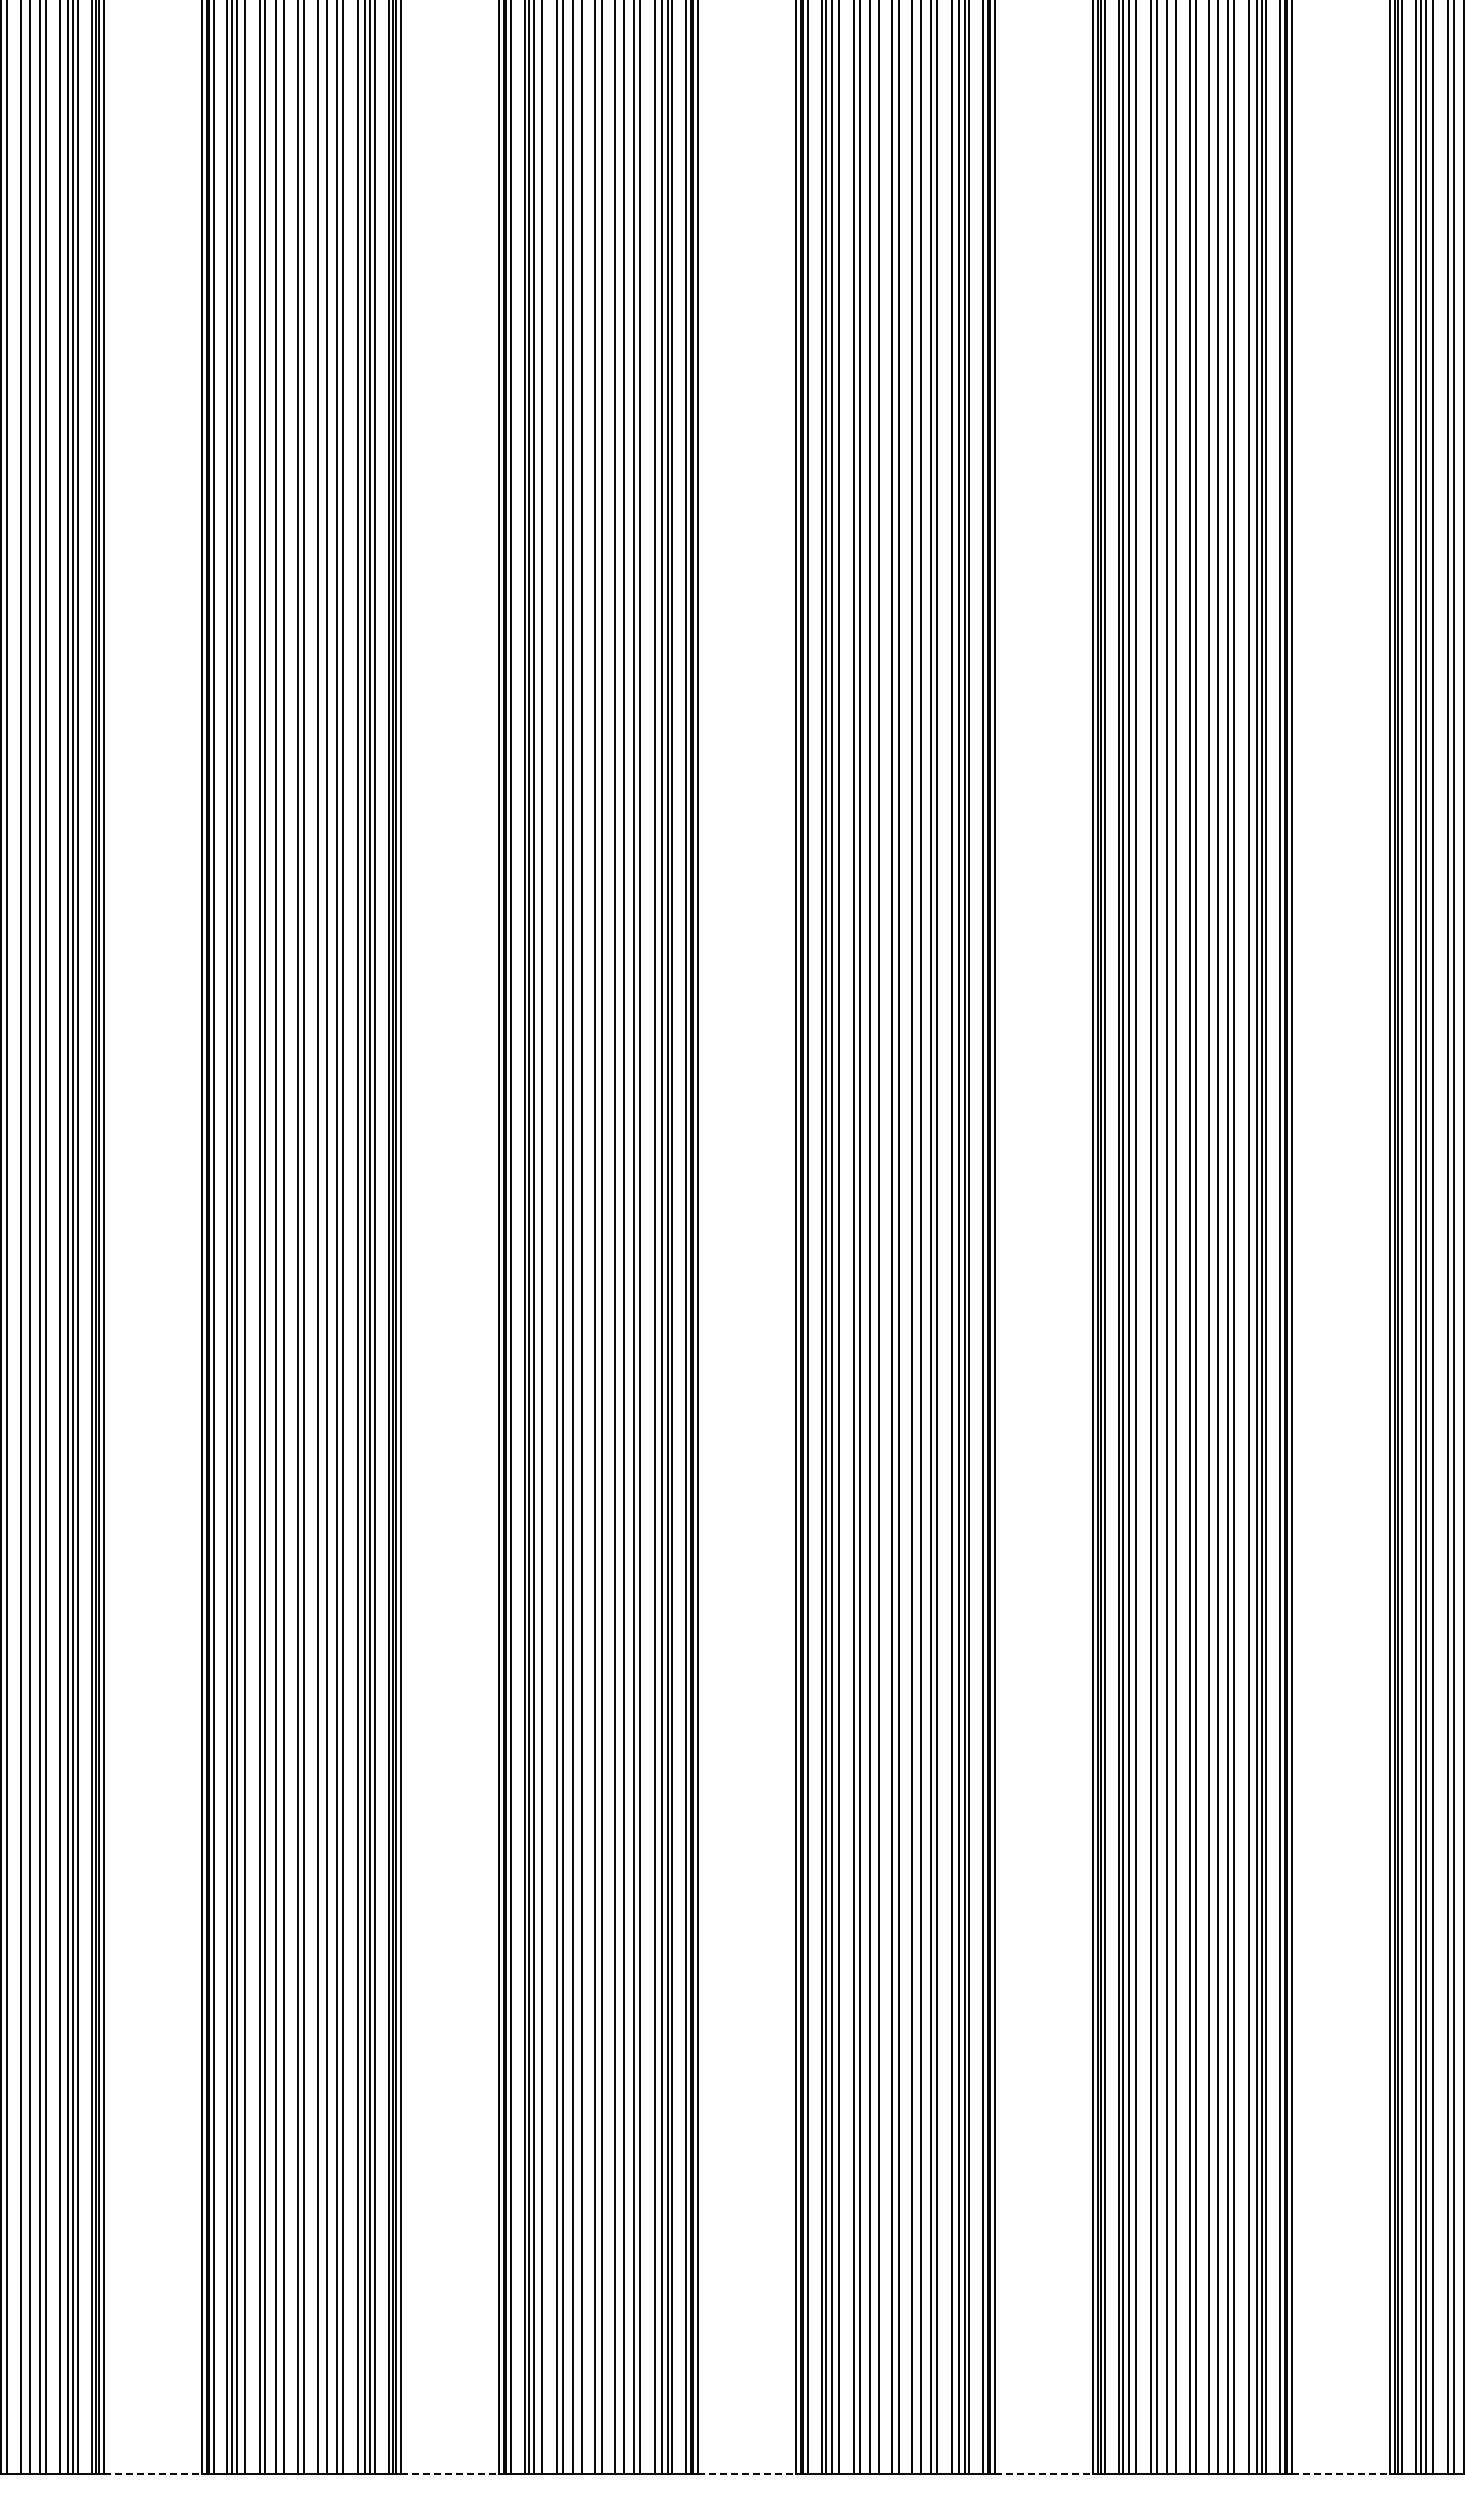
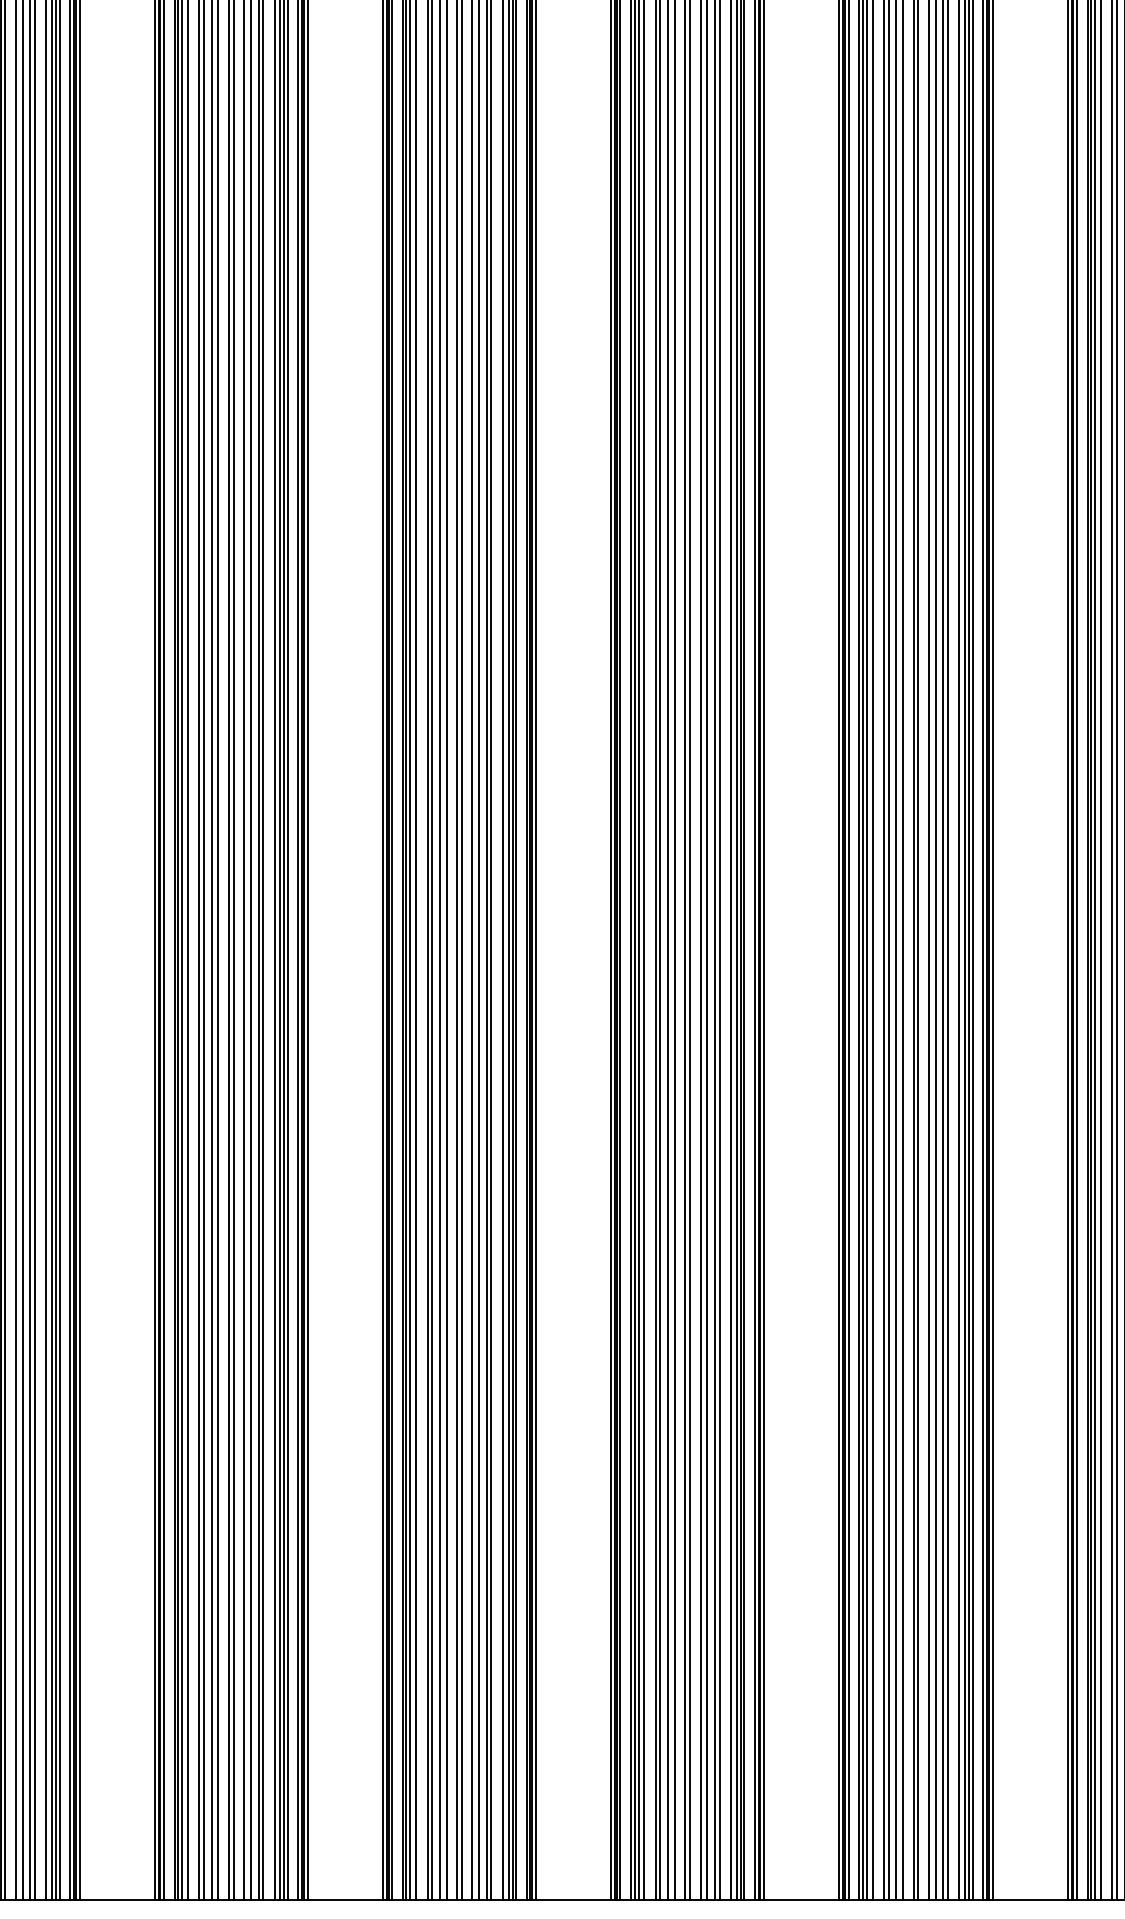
line: (152, 2473) -> (117, 1900), dashed -> solid
line: (449, 2473) -> (345, 1900), dashed -> solid
line: (746, 2473) -> (573, 1900), dashed -> solid
line: (1044, 2473) -> (802, 1900), dashed -> solid
line: (1341, 2473) -> (1030, 1900), dashed -> solid

